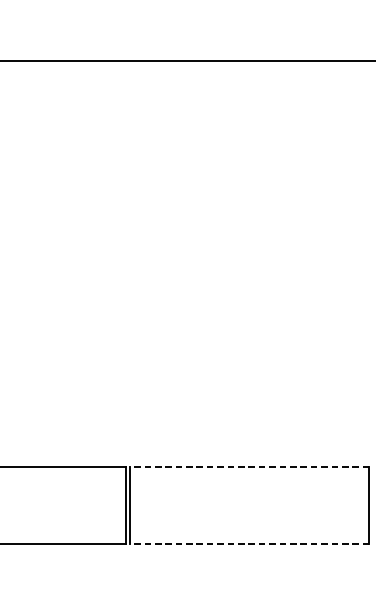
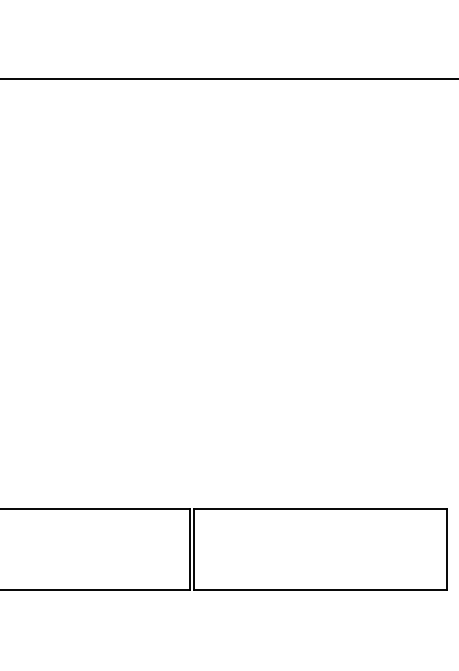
line: (249, 467) -> (320, 509), dashed -> solid
line: (249, 543) -> (320, 589), dashed -> solid

